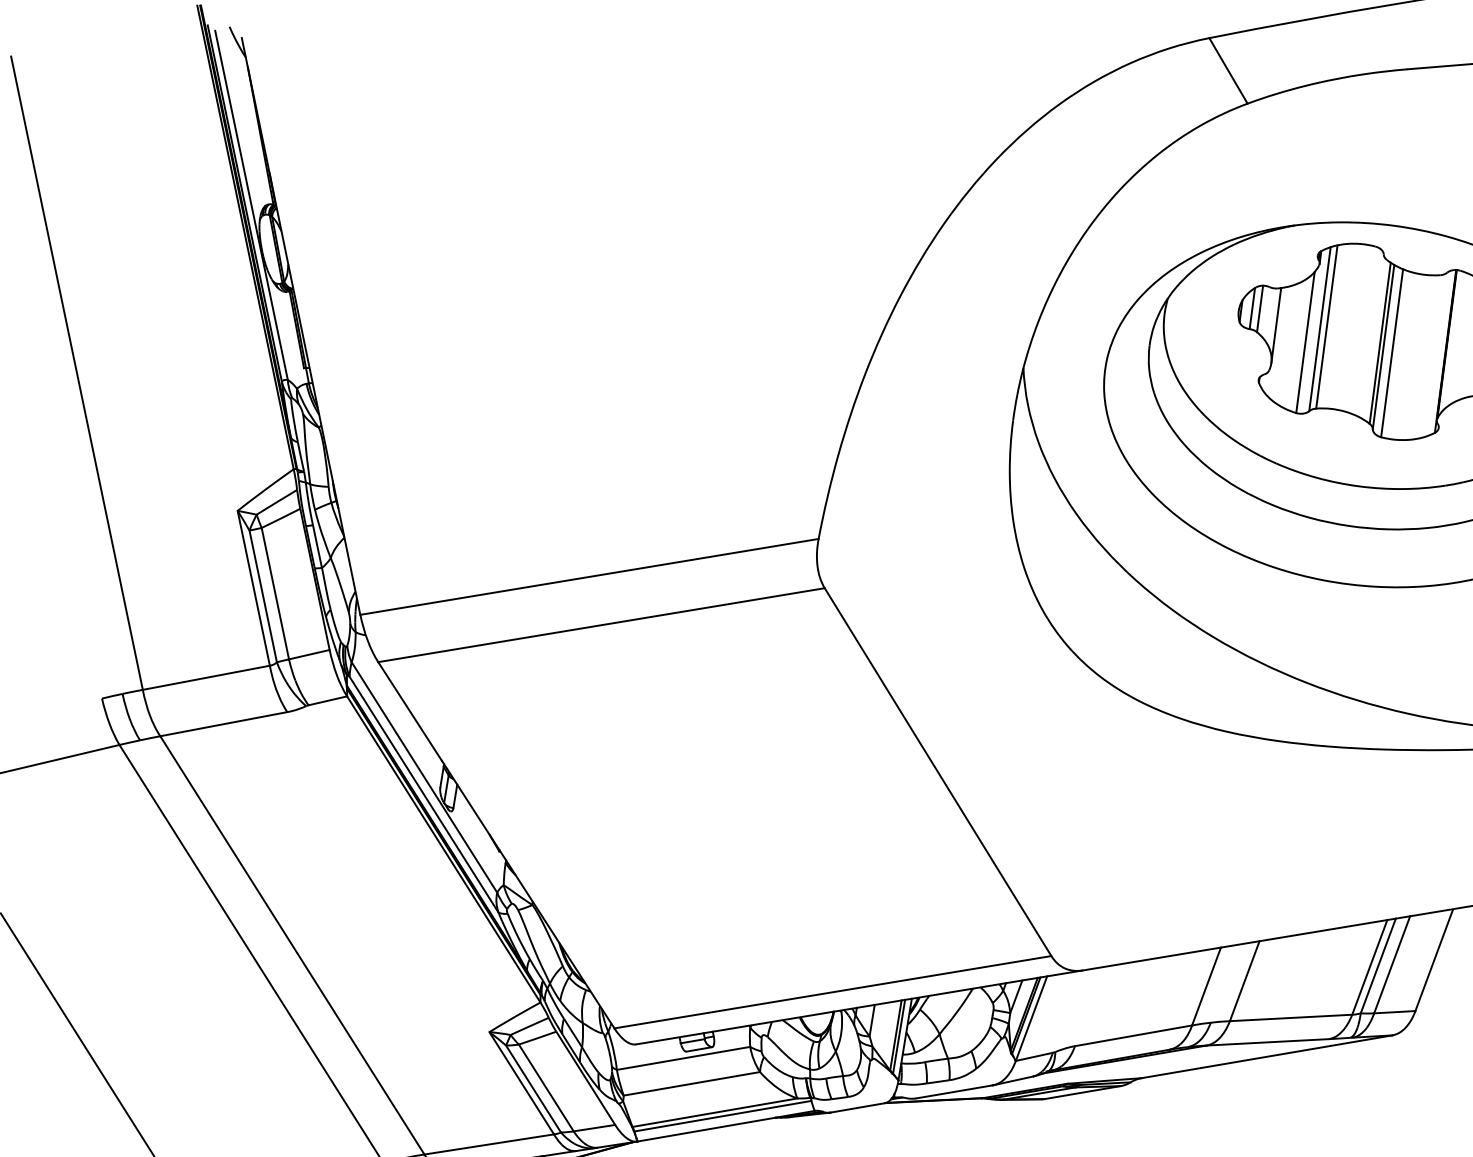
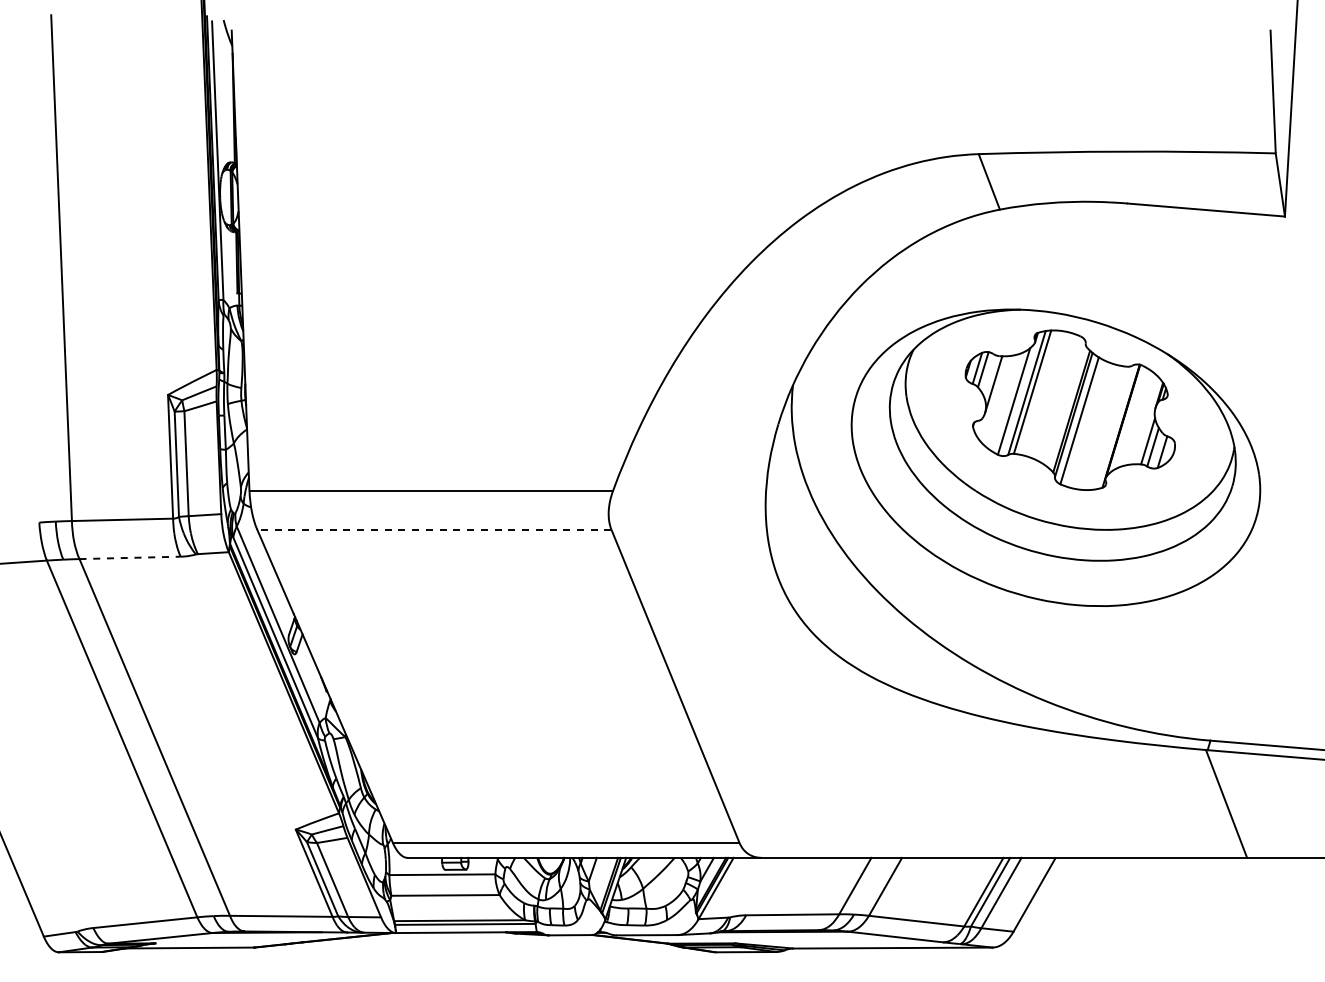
line: (600, 625) -> (433, 529), solid -> dashed
line: (224, 723) -> (130, 557), solid -> dashed

